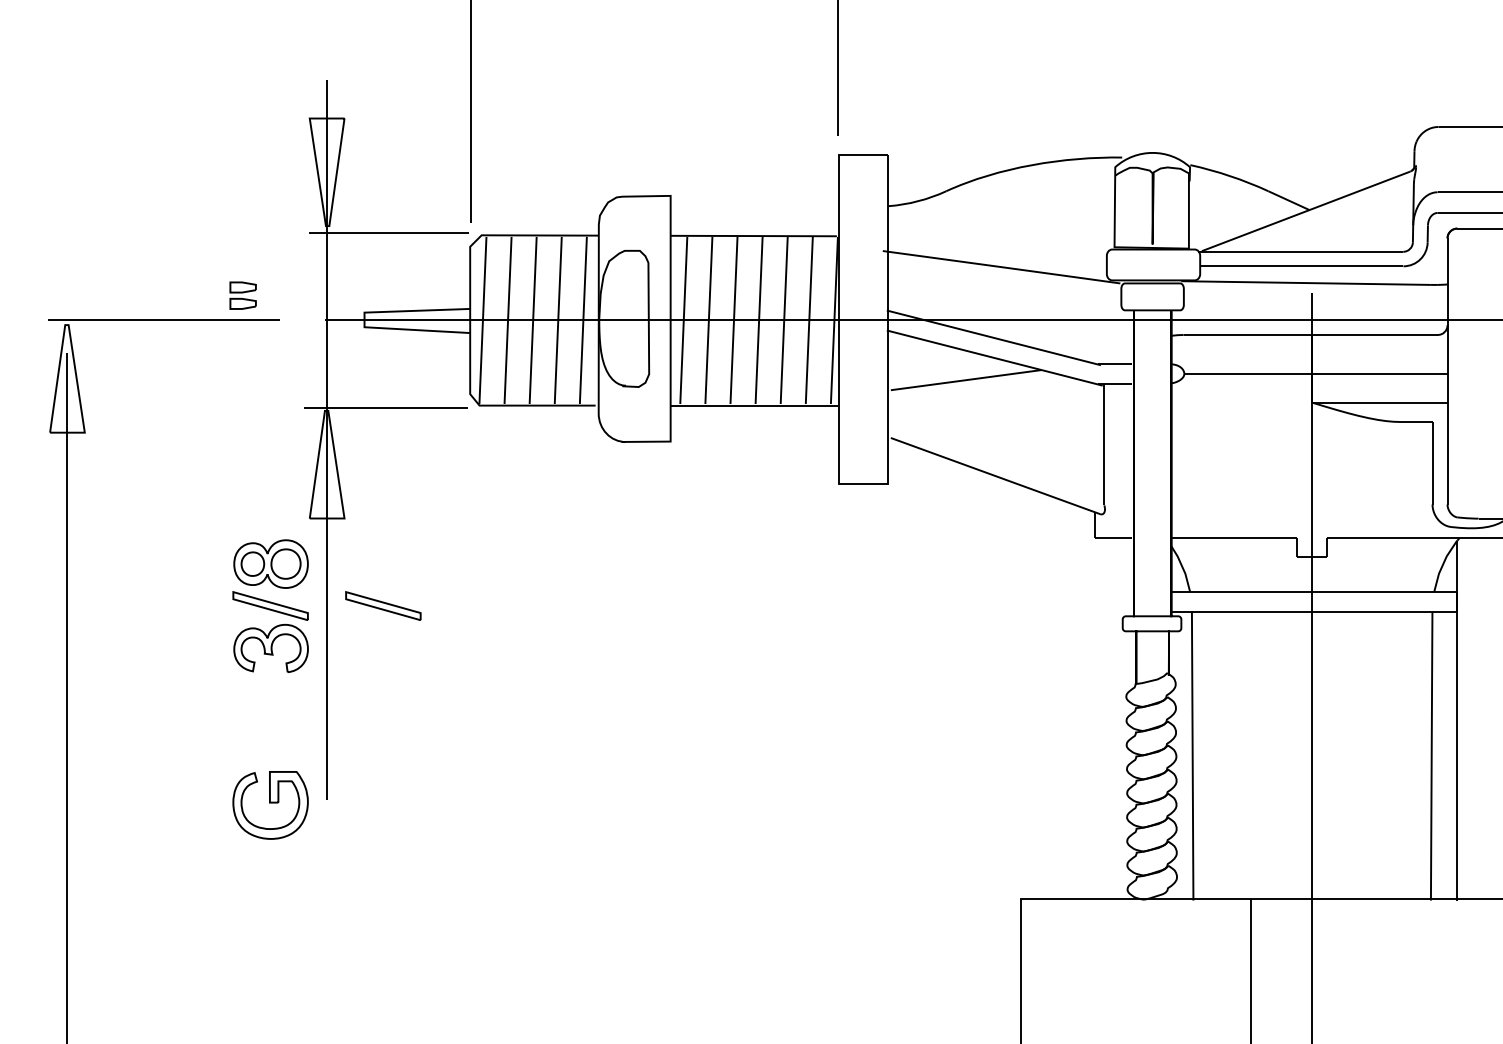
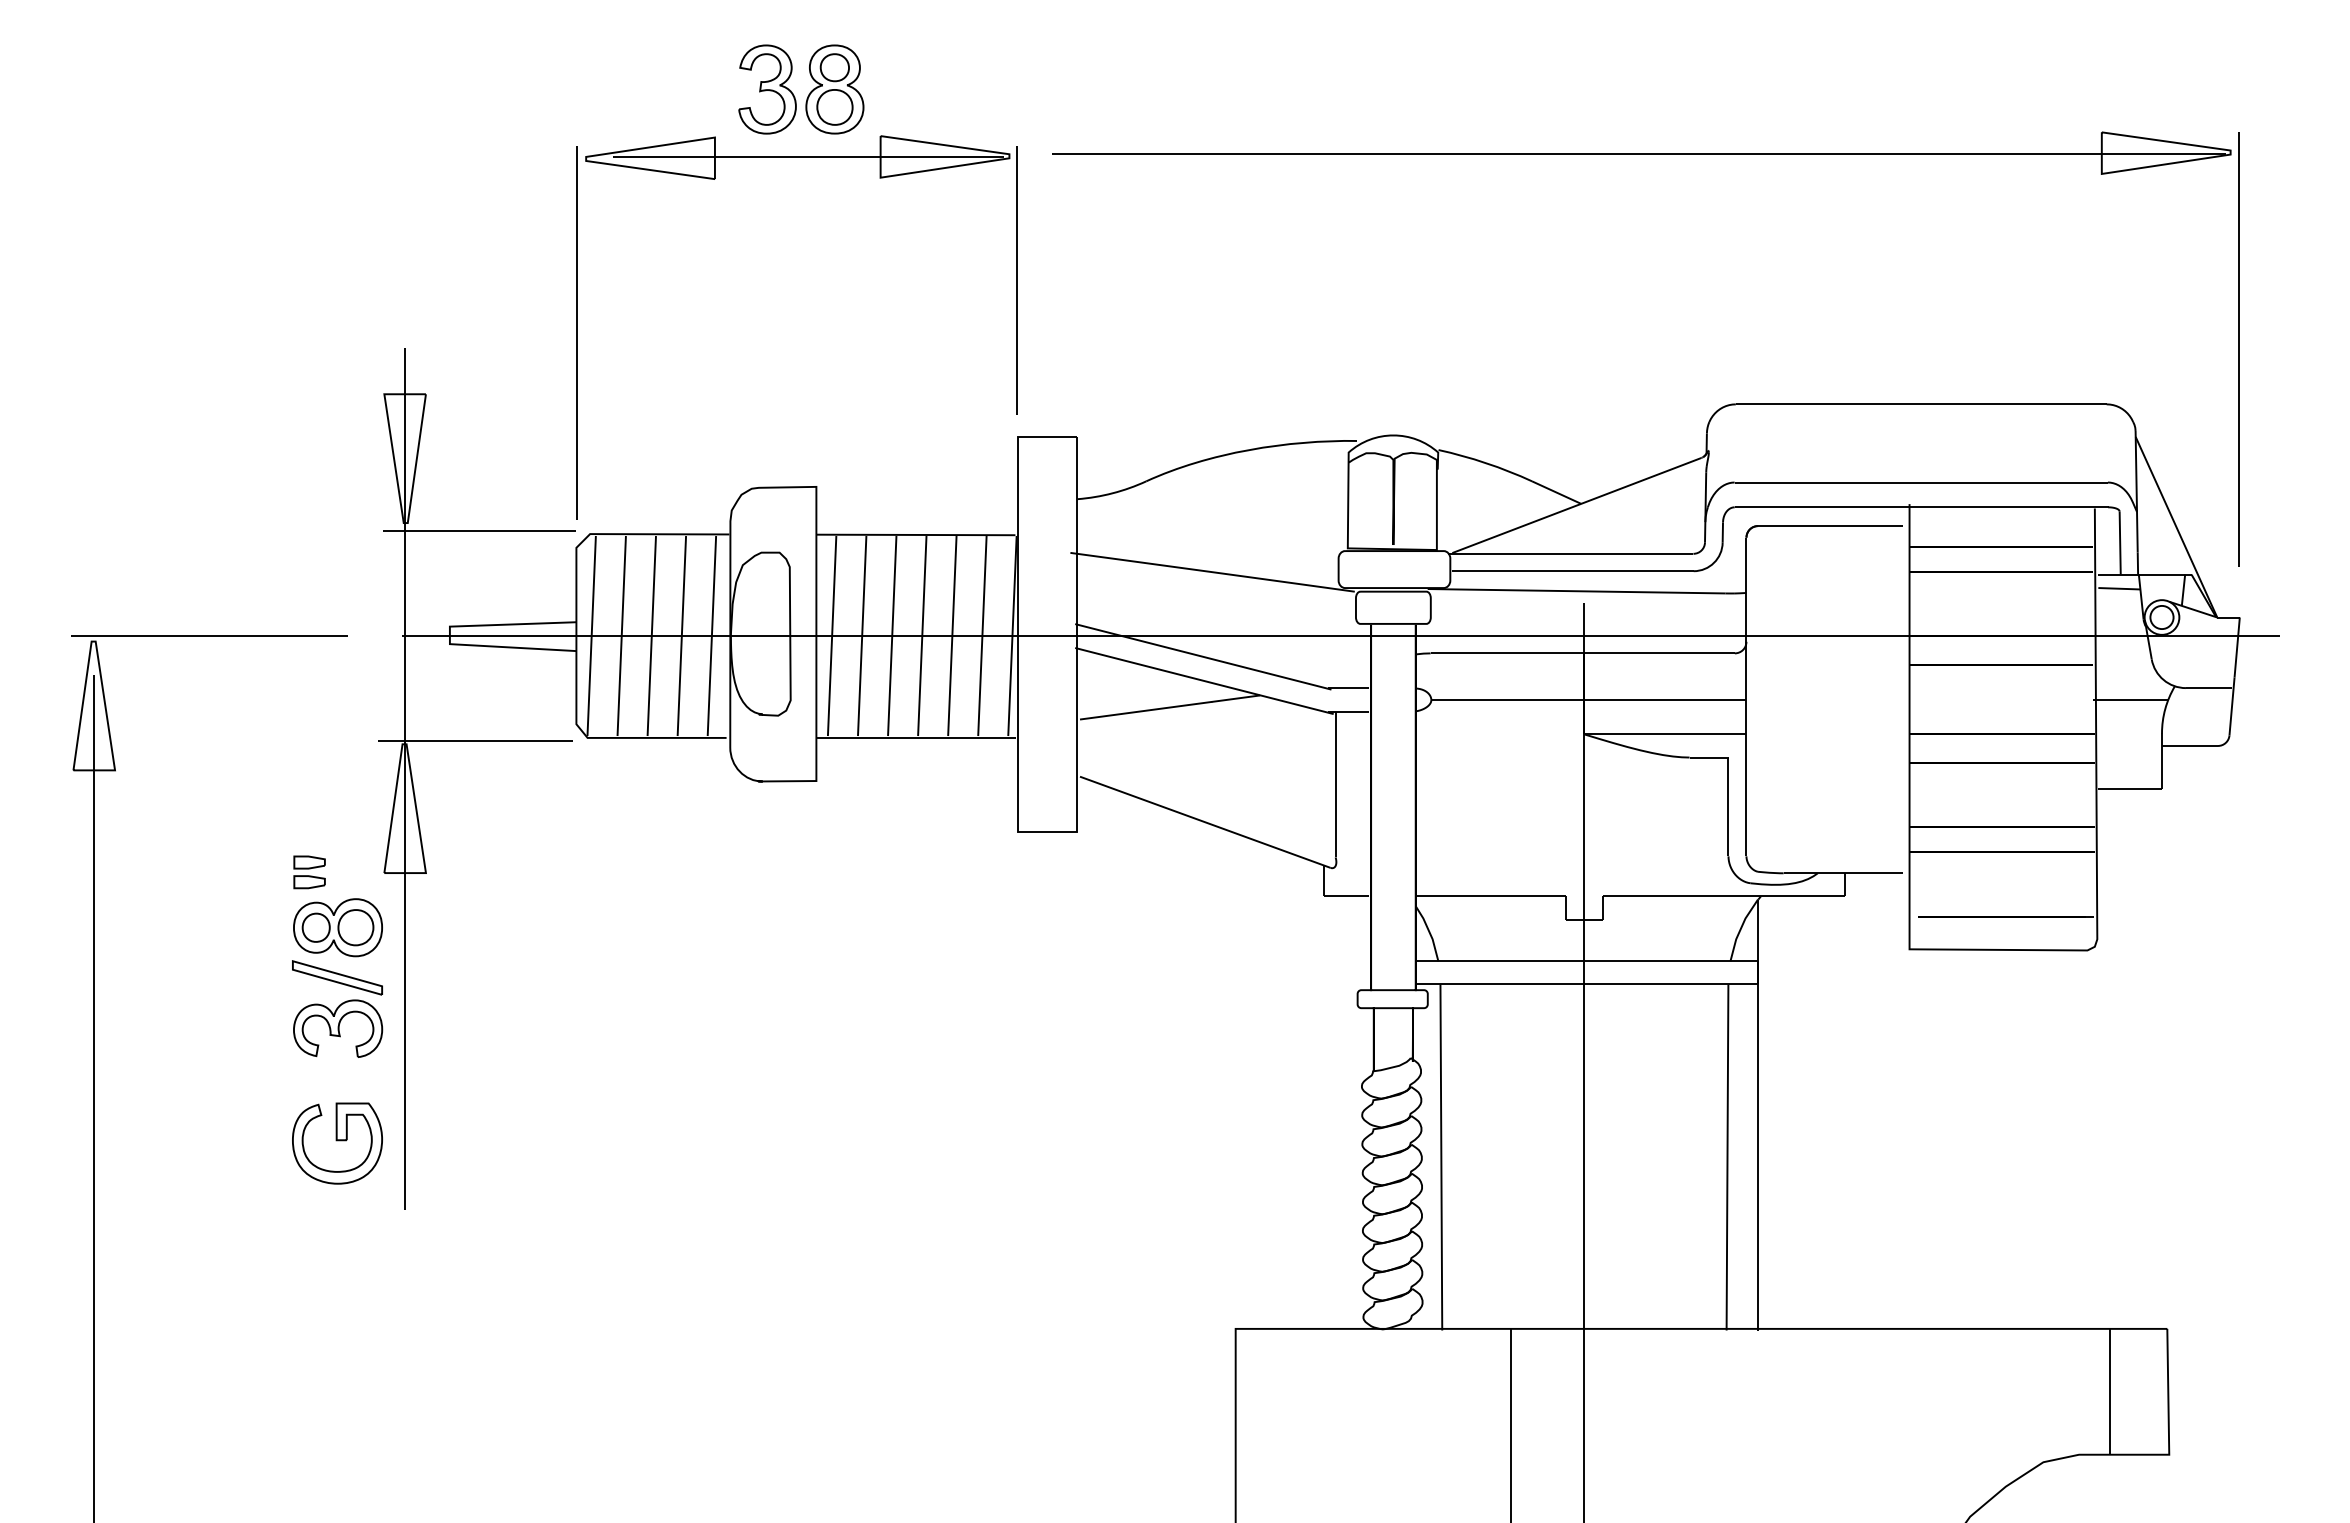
part: (243, 295) -> (309, 872), moved
part: (383, 605) -> (472, 977), removed
part: (270, 805) -> (337, 1143), moved

